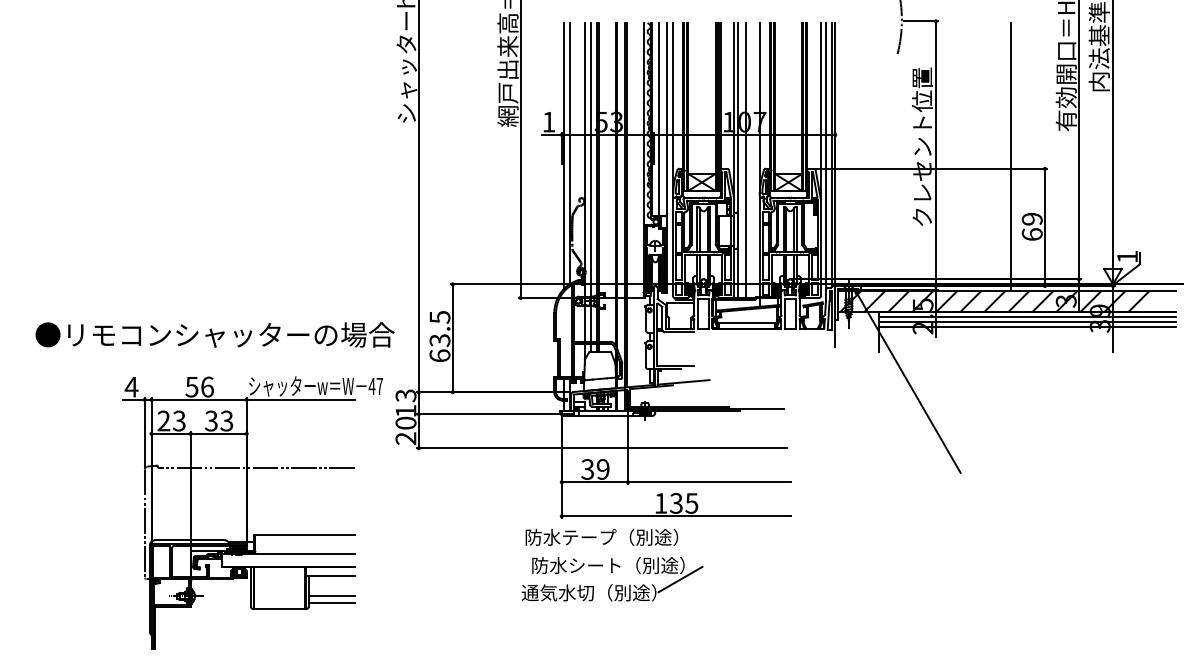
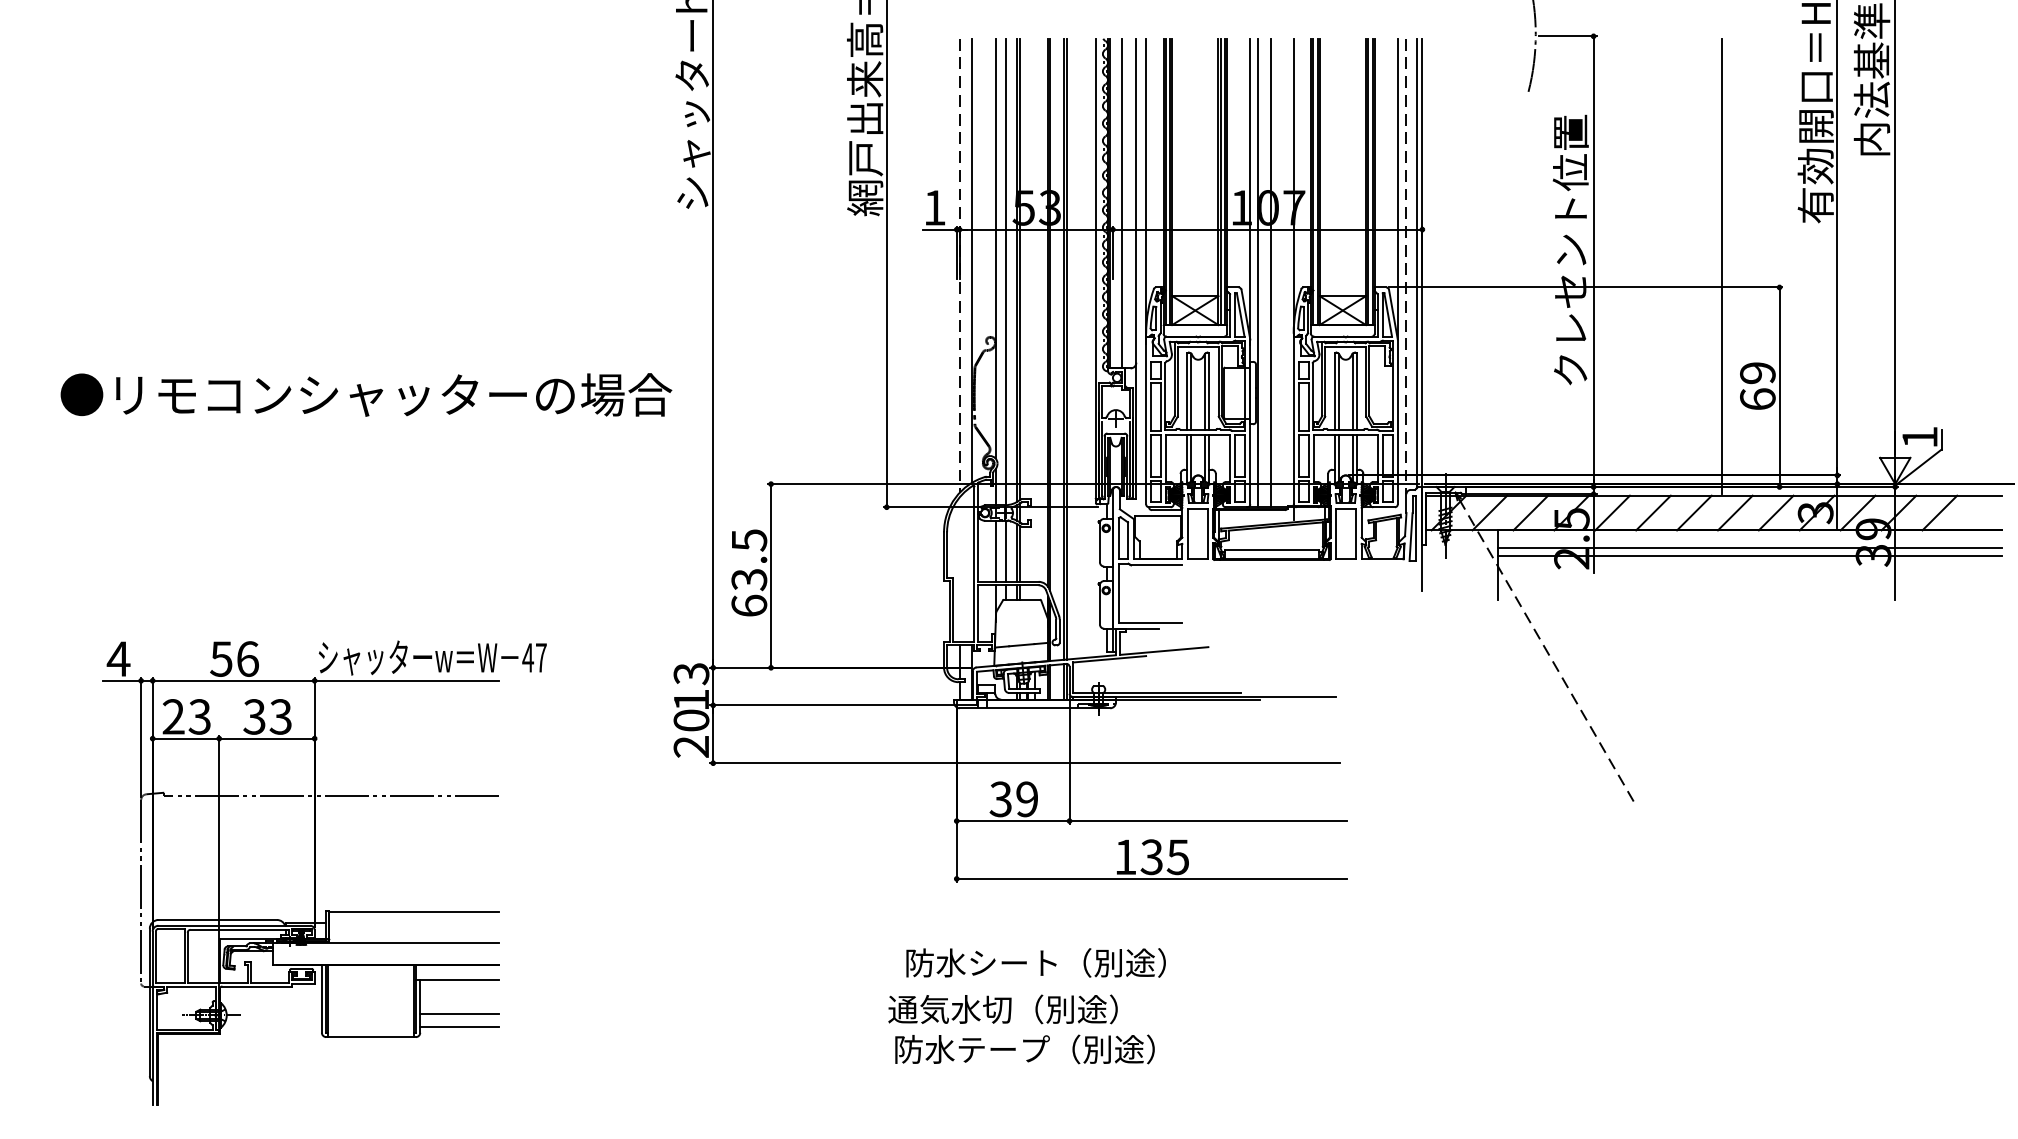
line: (563, 156) -> (959, 266), solid -> dashed
line: (825, 156) -> (1405, 266), solid -> dashed
line: (1027, 316) -> (1749, 538), removed
text: (214, 334) -> (365, 394), moved
line: (908, 383) -> (1547, 652), solid -> dashed
part: (252, 512) -> (324, 872), moved
text: (601, 536) -> (1024, 1047), moved
line: (680, 579) -> (1158, 986), removed

